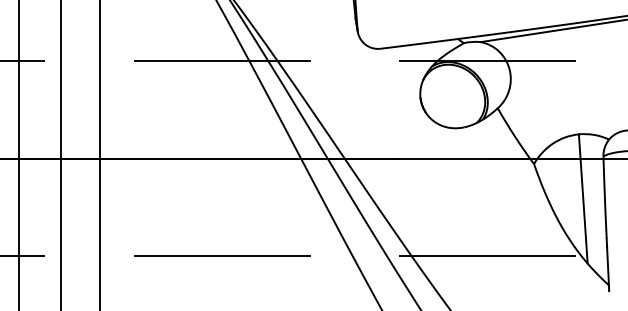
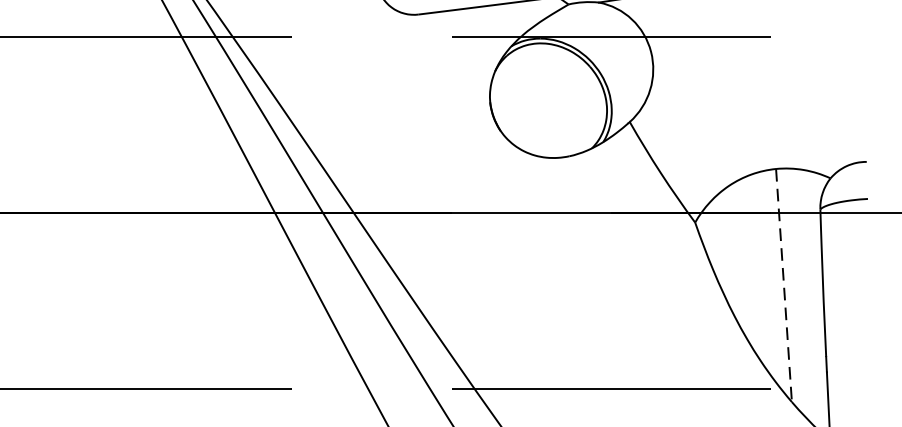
line: (583, 198) -> (784, 284), solid -> dashed

